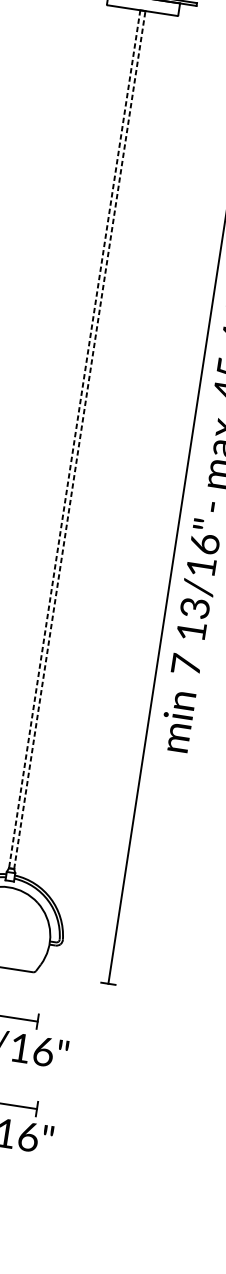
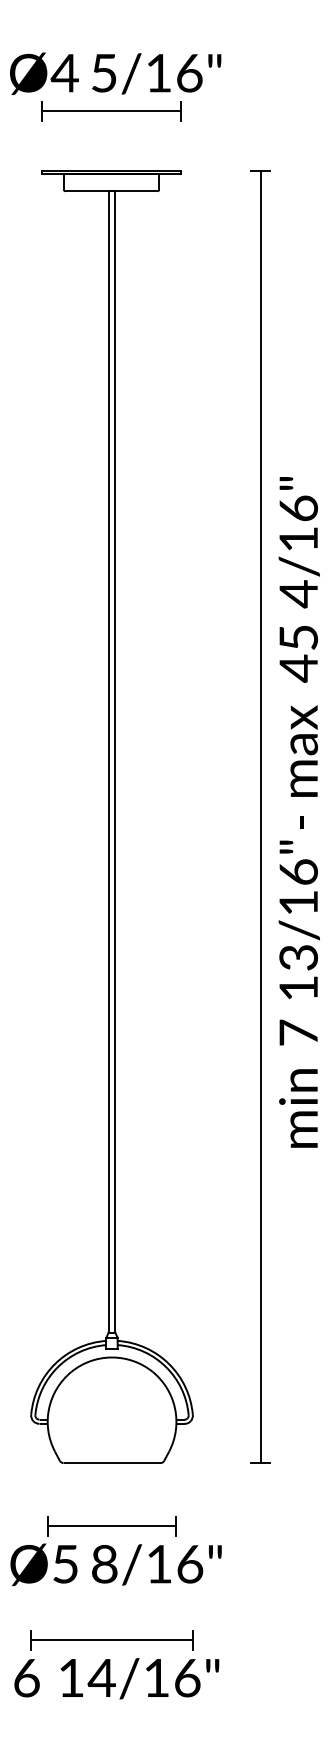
line: (74, 438) -> (108, 761), dashed -> solid
line: (79, 439) -> (115, 761), dashed -> solid

